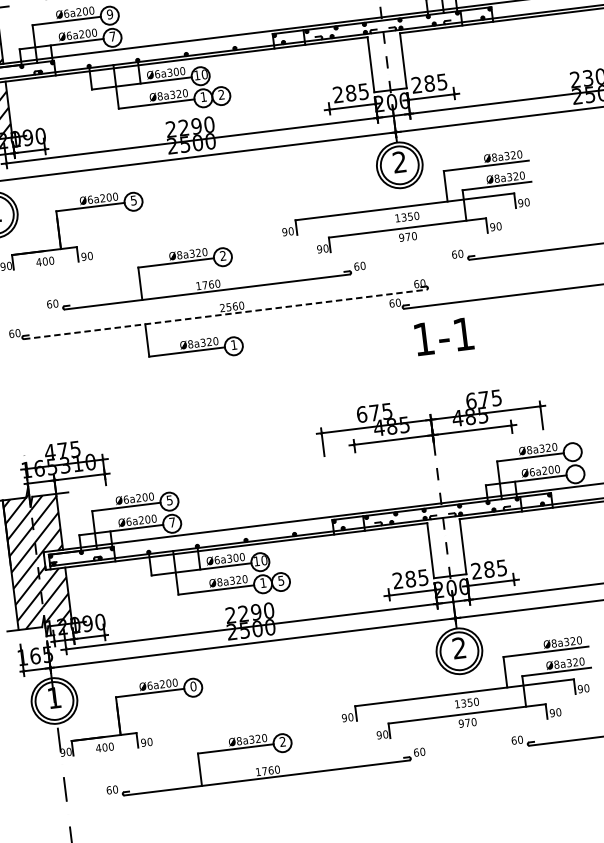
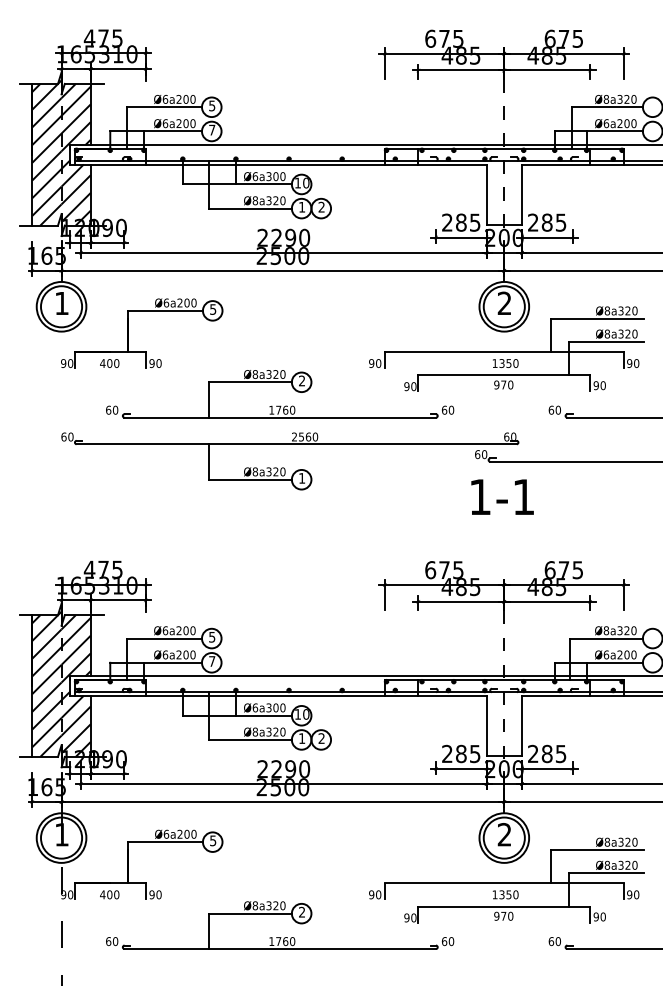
text: (110, 14) -> (212, 105), 9 -> 5
line: (226, 314) -> (297, 444), dashed -> solid
text: (444, 336) -> (502, 496), moved
text: (281, 580) -> (321, 738), 5 -> 2
text: (193, 686) -> (213, 840), 0 -> 5

